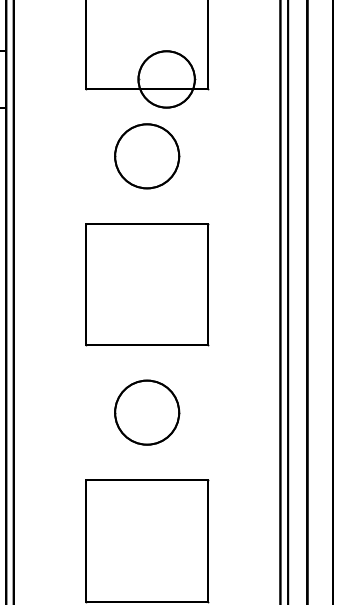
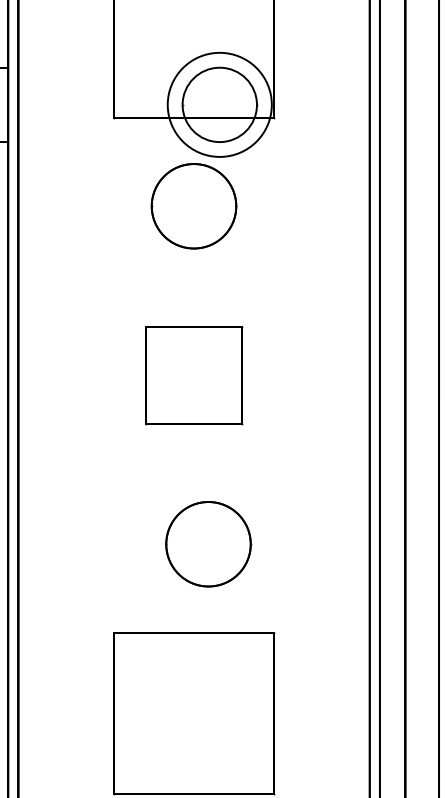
circle: (166, 79) -> (219, 104), size x1.4
part: (147, 284) -> (194, 375), size x0.6
circle: (147, 412) -> (208, 544), moved

